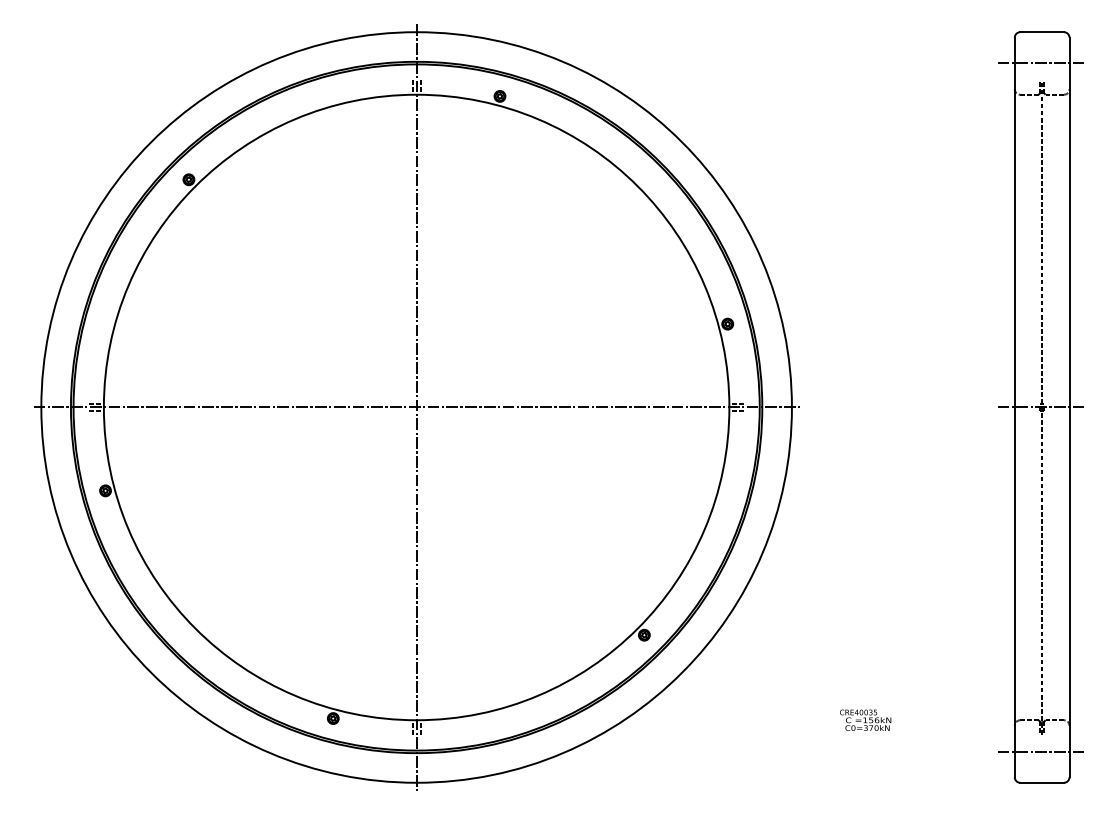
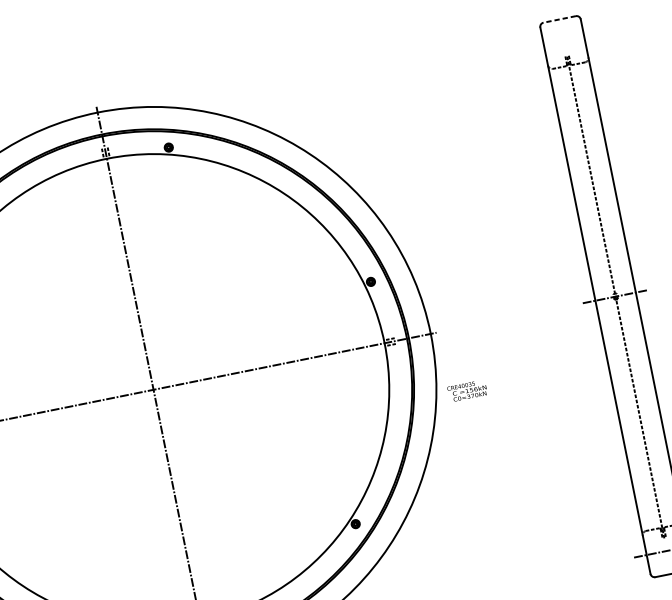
line: (1042, 32) -> (560, 19), solid -> dashed
line: (1041, 63) -> (563, 42), removed
text: (865, 719) -> (467, 390), moved

